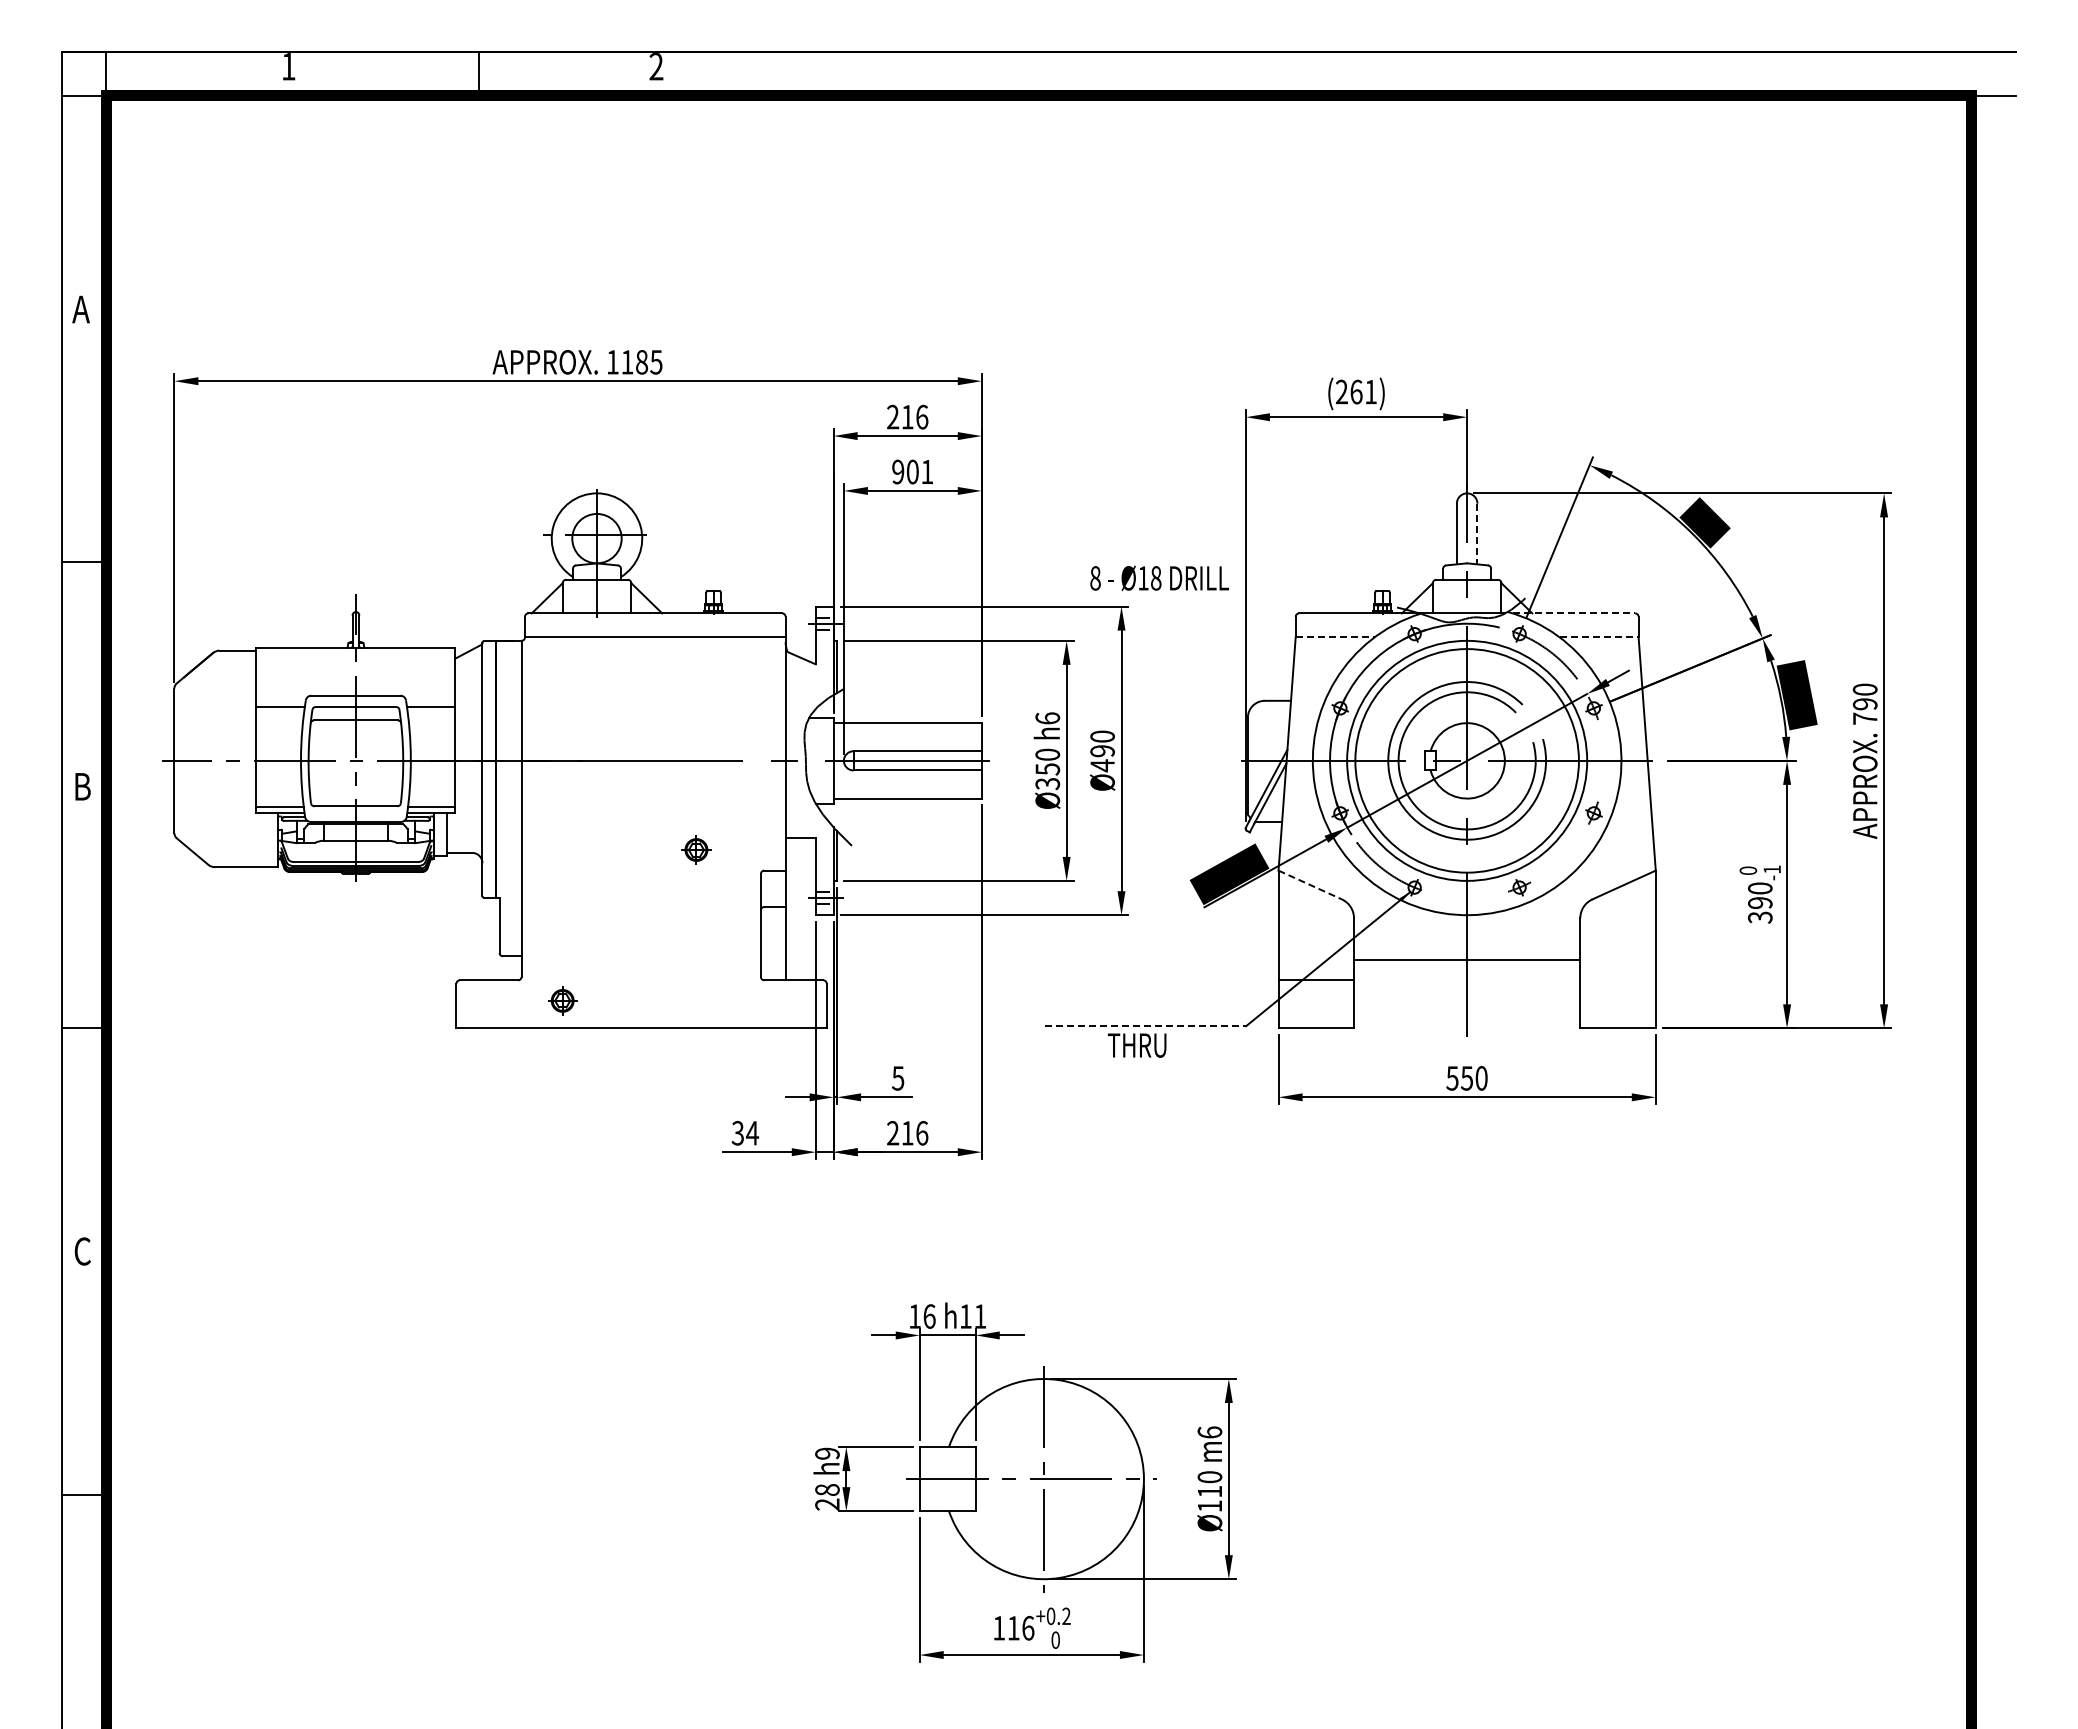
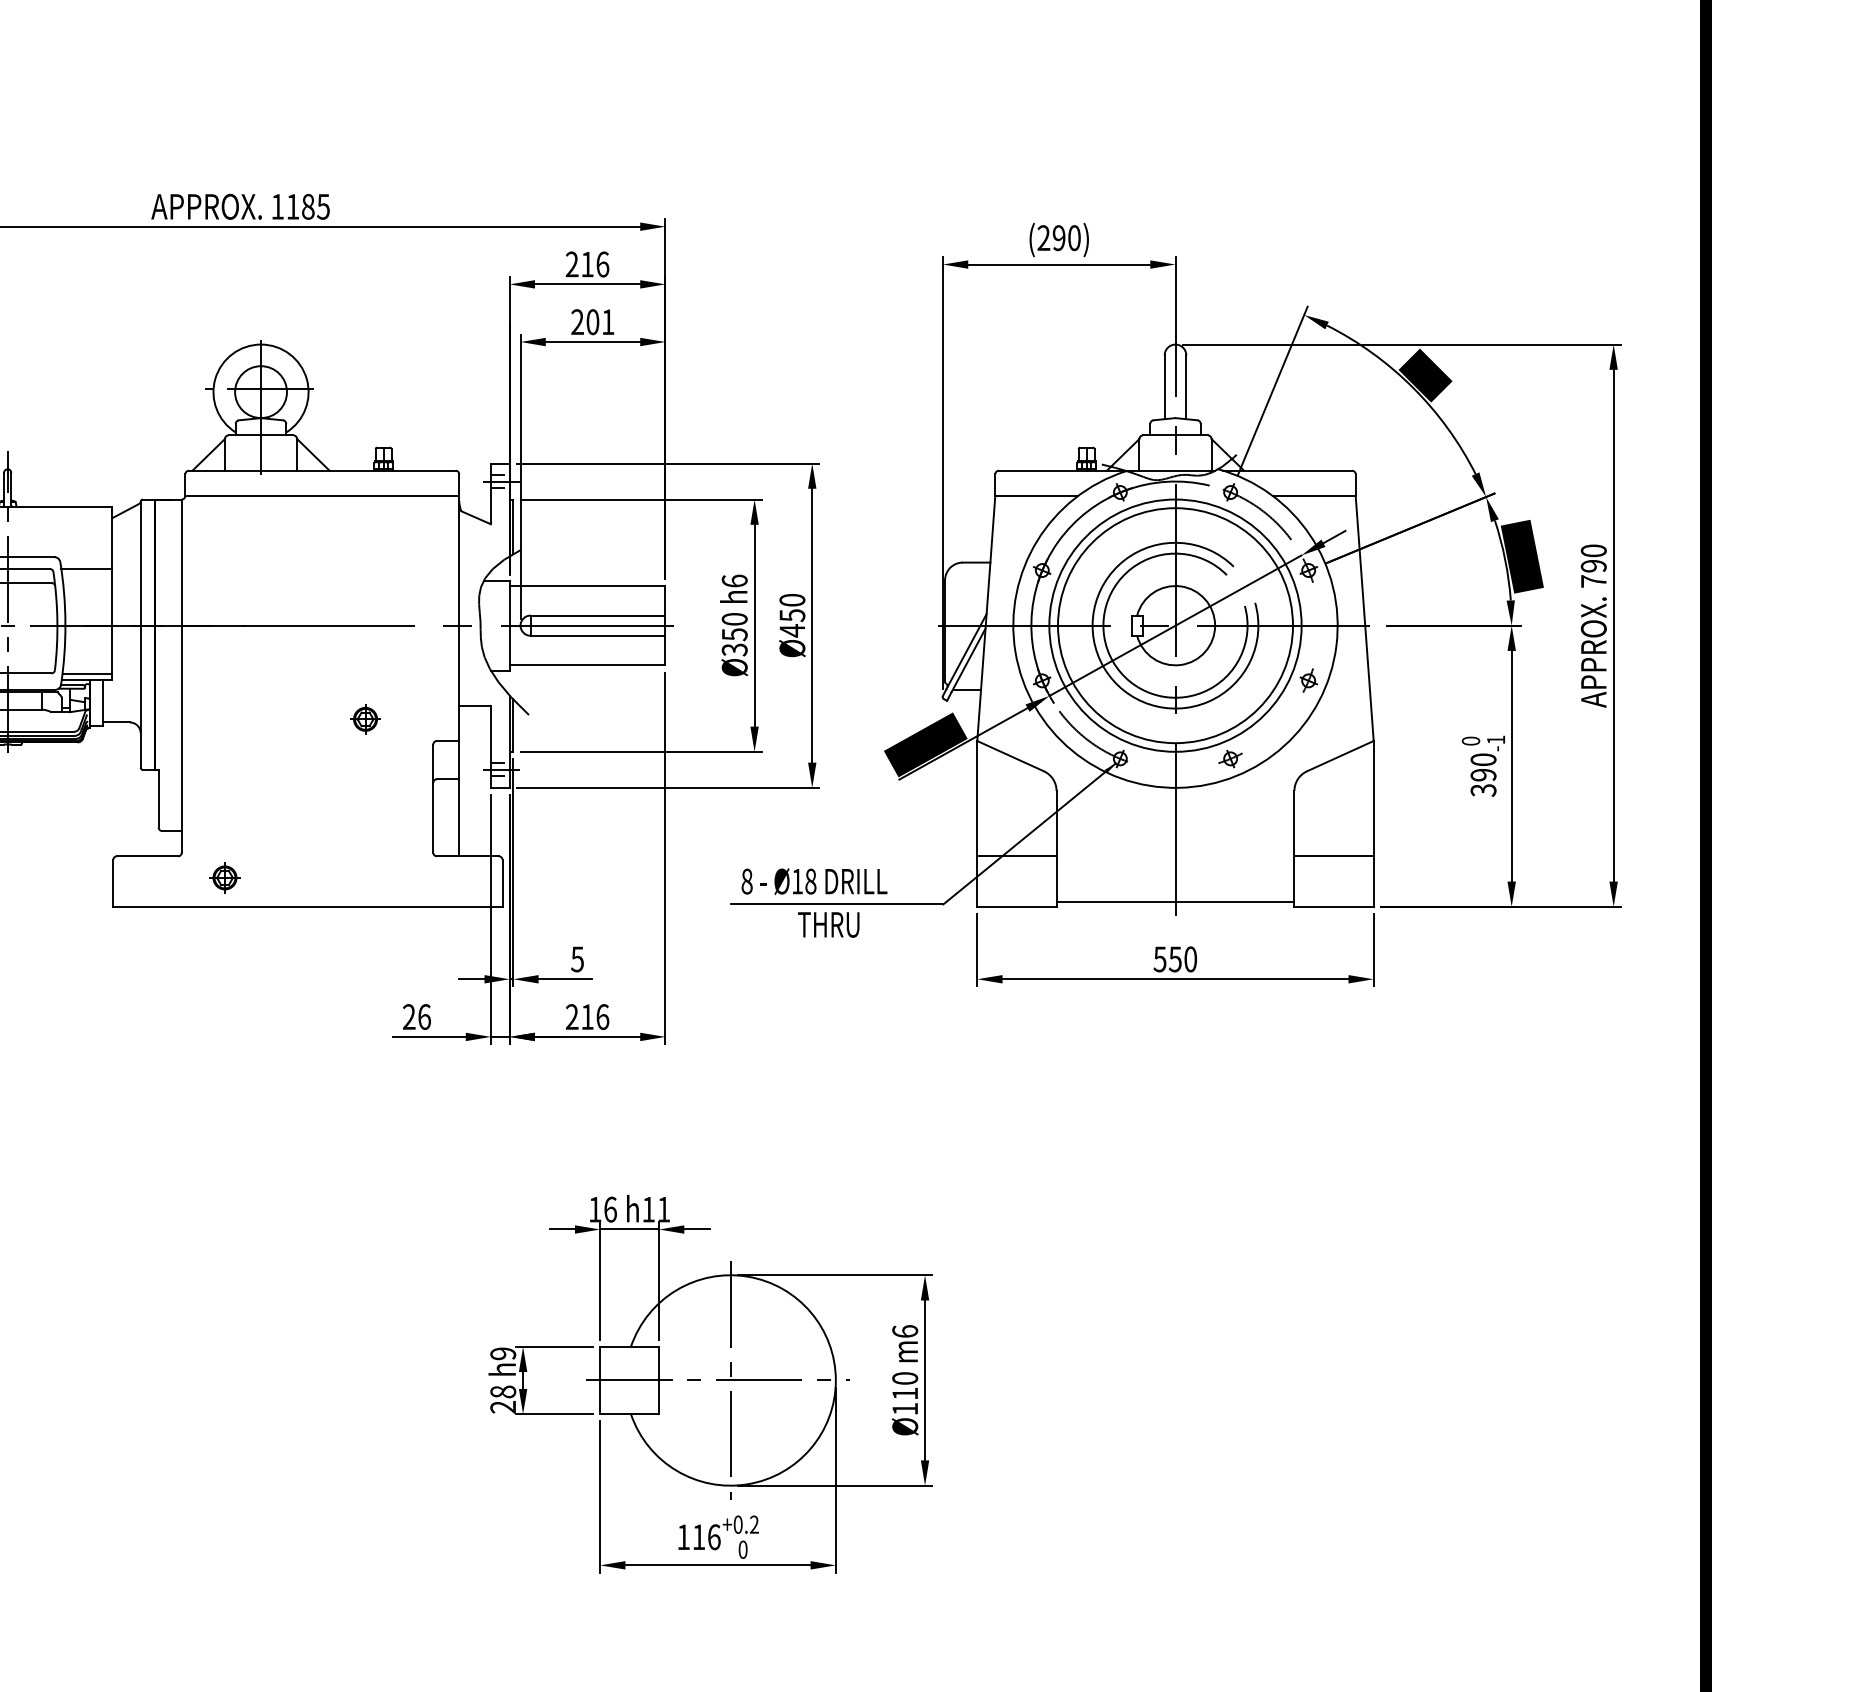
text: (1363, 391) -> (1066, 237), (261) -> (290)
text: (898, 472) -> (577, 322), 901 -> 201
line: (1477, 534) -> (1186, 387), dashed -> solid
text: (1159, 578) -> (814, 881), moved
line: (1574, 613) -> (1288, 470), dashed -> solid
line: (1335, 637) -> (1037, 496), dashed -> solid
line: (1599, 637) -> (1314, 496), dashed -> solid
text: (1102, 751) -> (792, 615), Ø490 -> Ø450
line: (1310, 885) -> (1010, 756), dashed -> solid
line: (1466, 959) -> (1174, 901), moved
line: (1617, 980) -> (1333, 856), added
line: (1145, 1026) -> (837, 904), dashed -> solid
text: (745, 1133) -> (417, 1017), 34 -> 26

